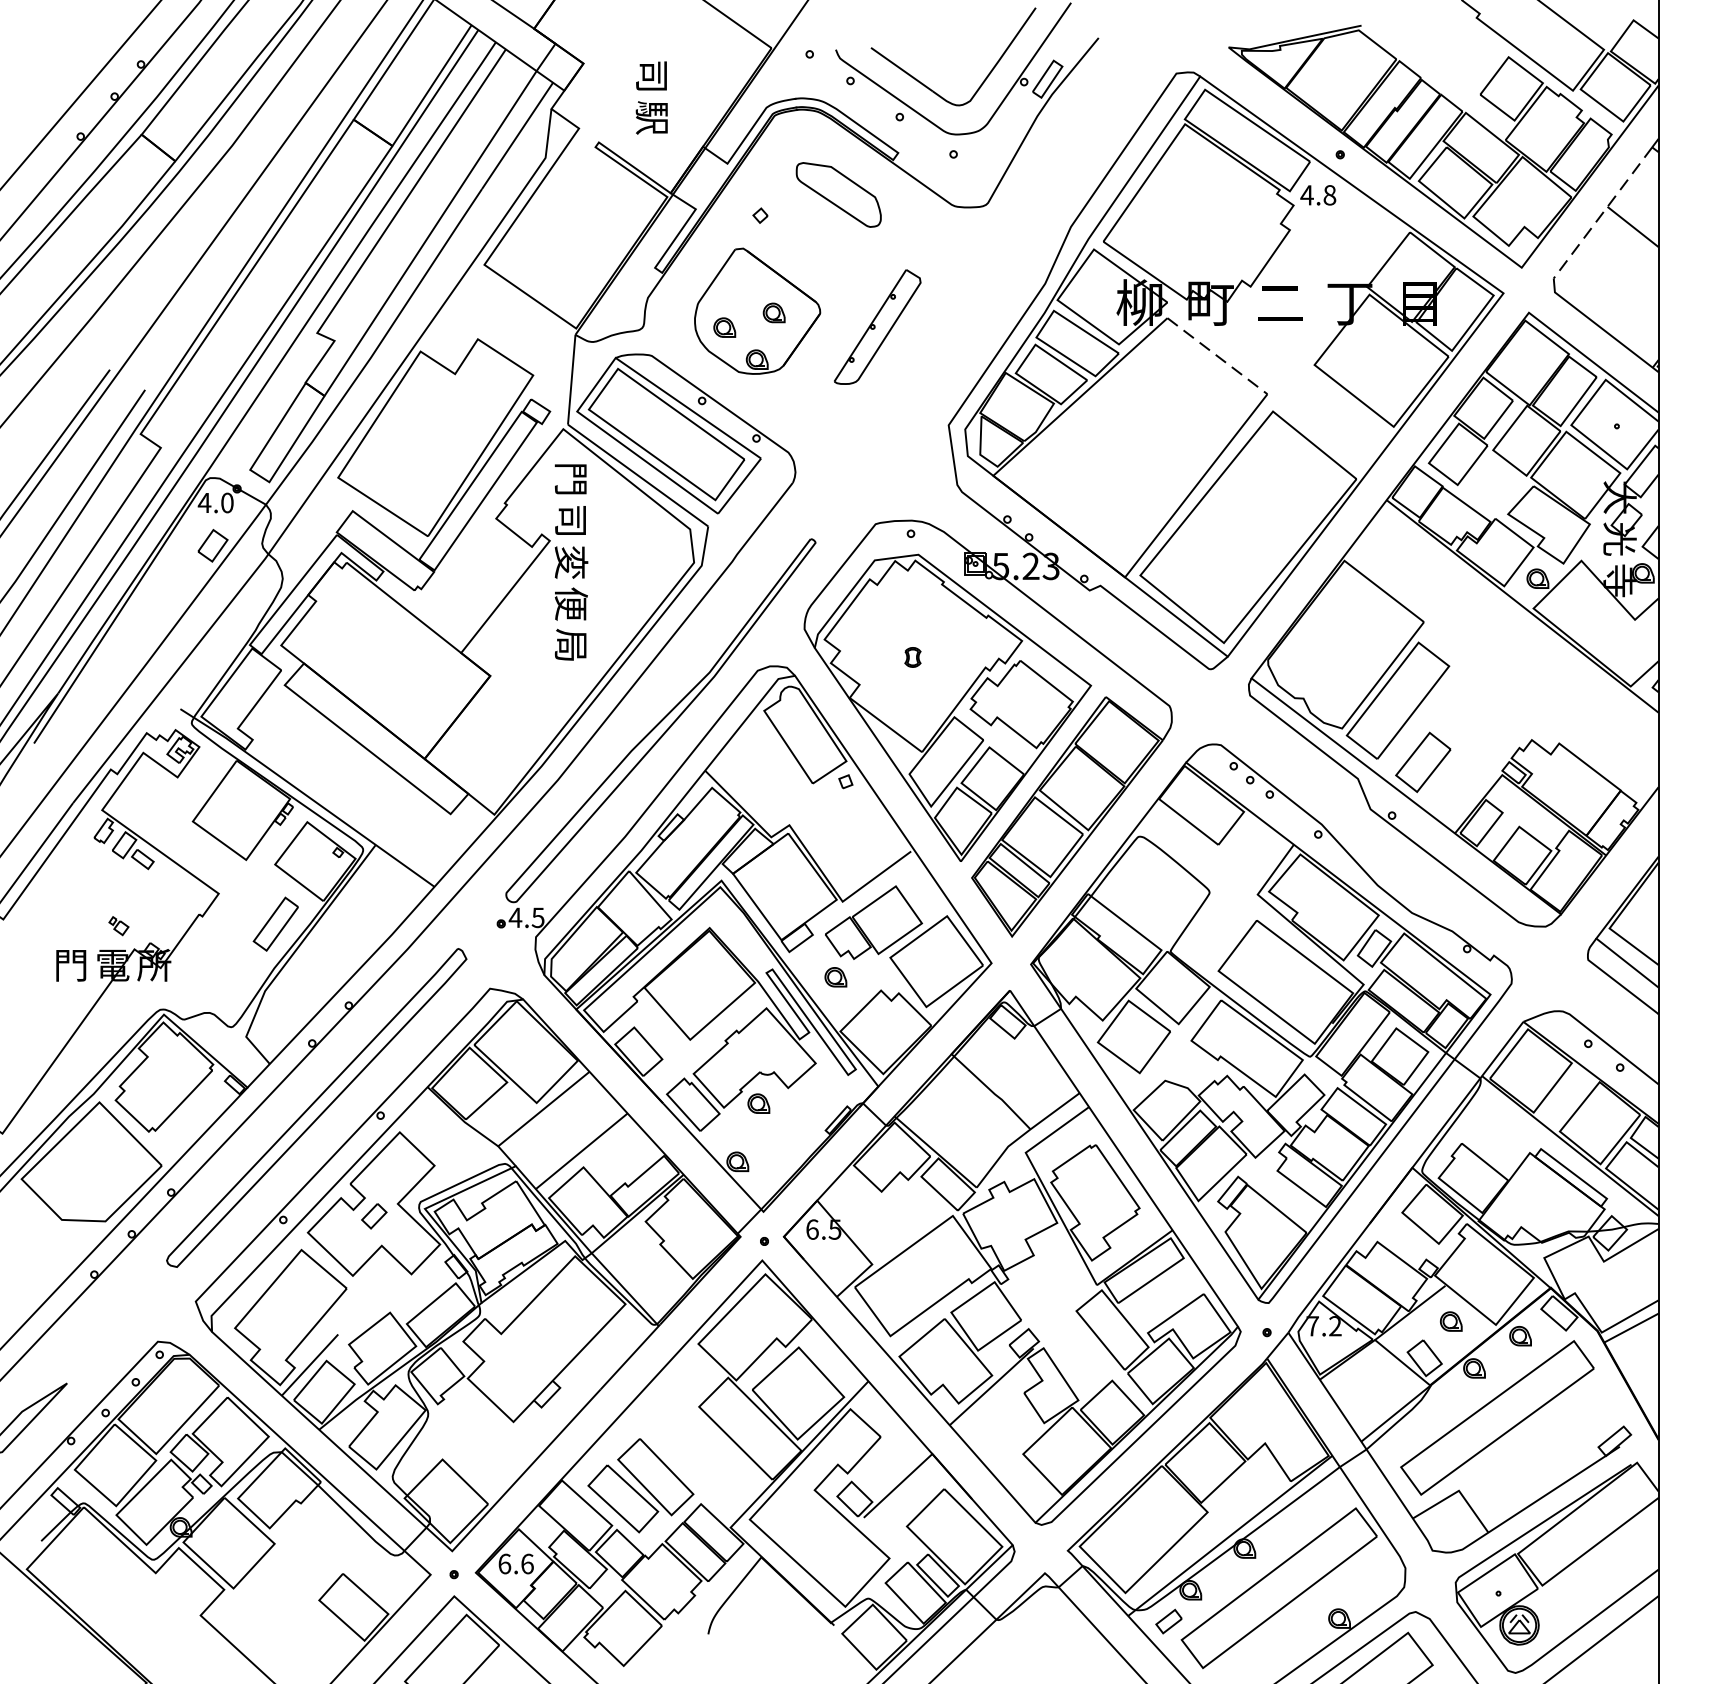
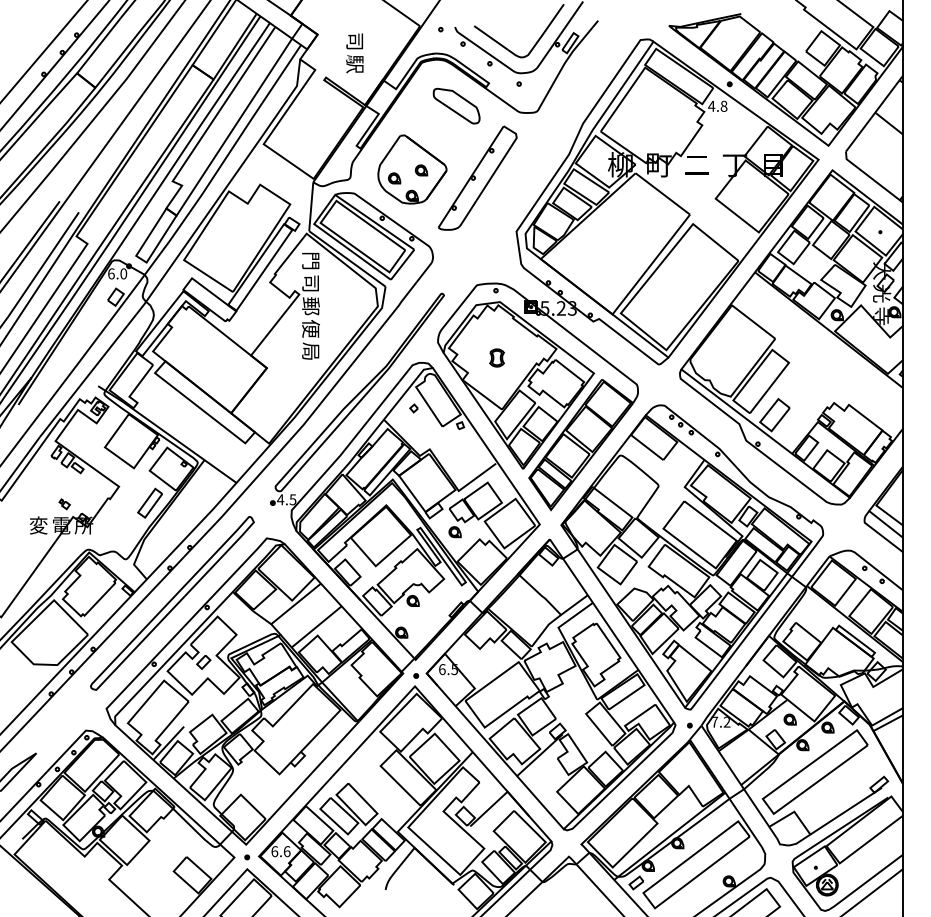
line: (1602, 212) -> (872, 115), dashed -> solid
part: (759, 215) -> (413, 408), moved
part: (877, 325) -> (477, 177), size x1.67
line: (1218, 357) -> (663, 194), dashed -> solid
text: (203, 502) -> (110, 273), 4.0 -> 6.0
text: (572, 562) -> (311, 306), 変 -> 郵
part: (911, 656) -> (496, 357), size x1.67
text: (70, 965) -> (38, 525), 門 -> 変

